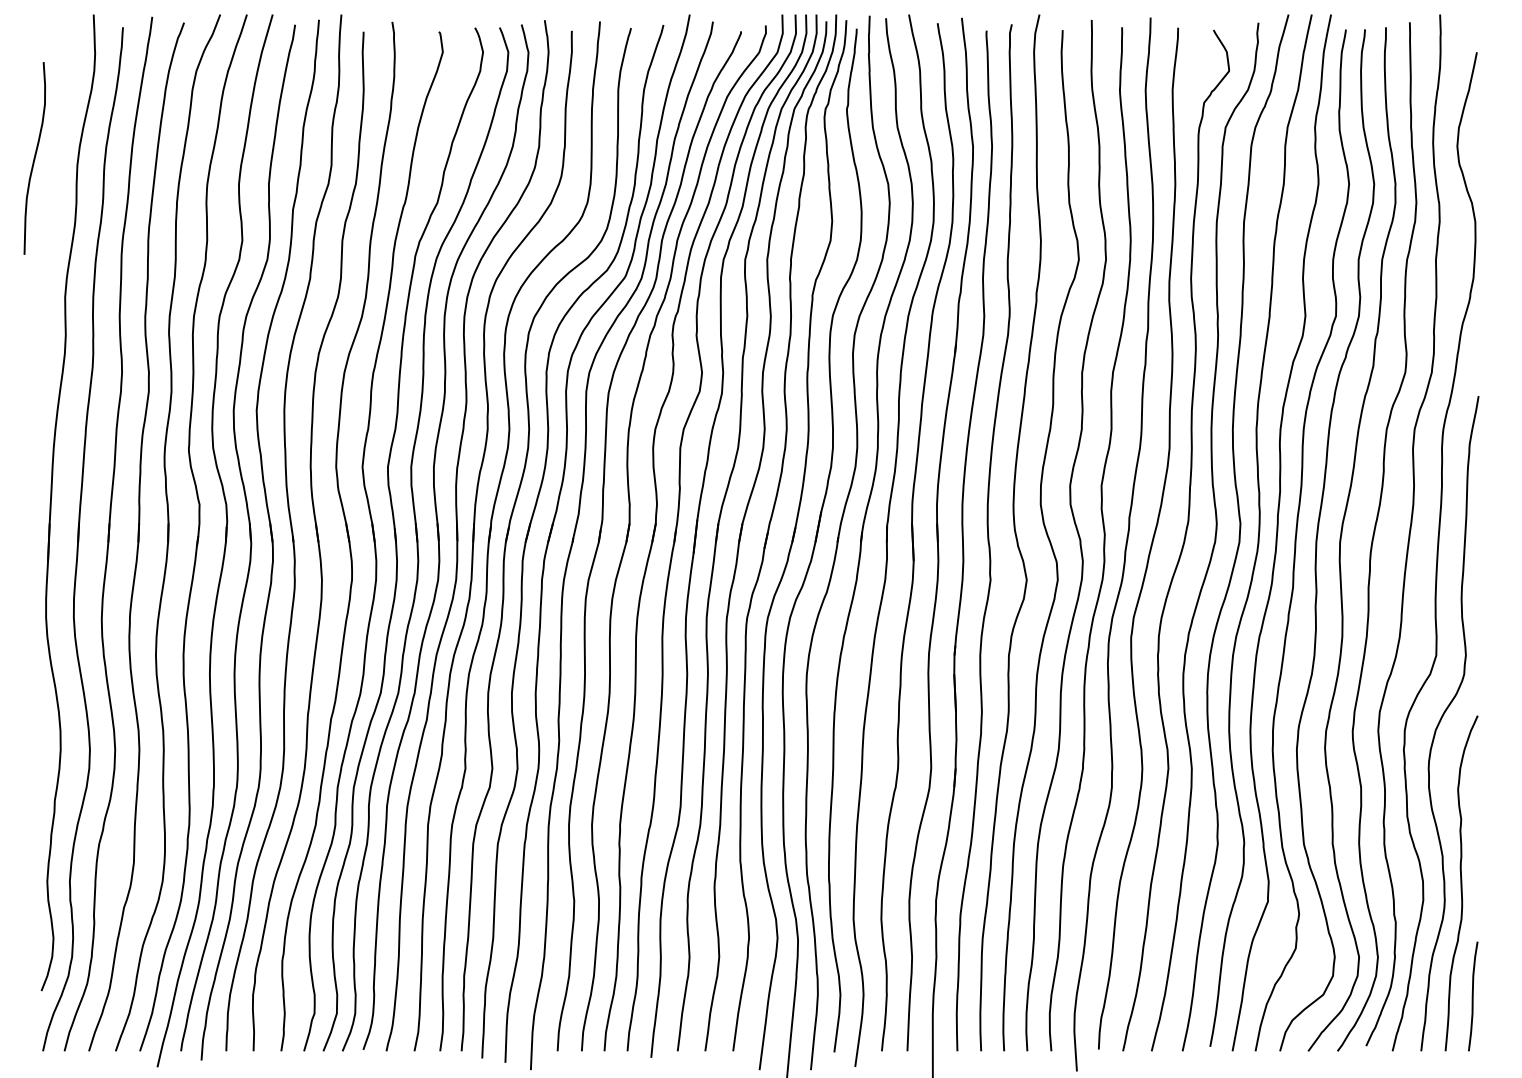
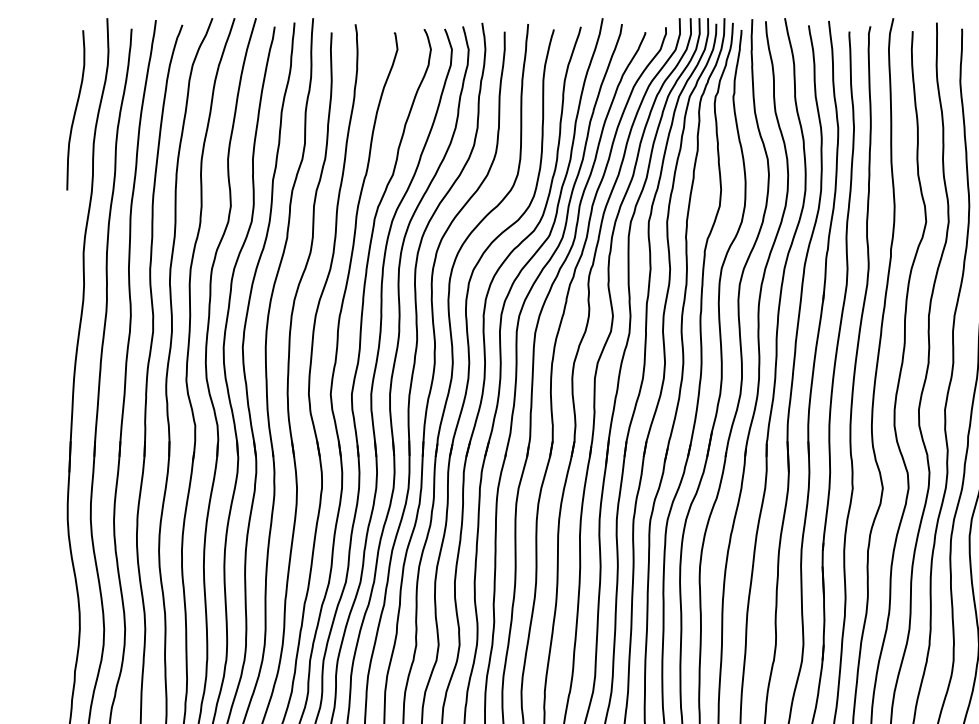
curve: (34, 158) -> (75, 110), moved

